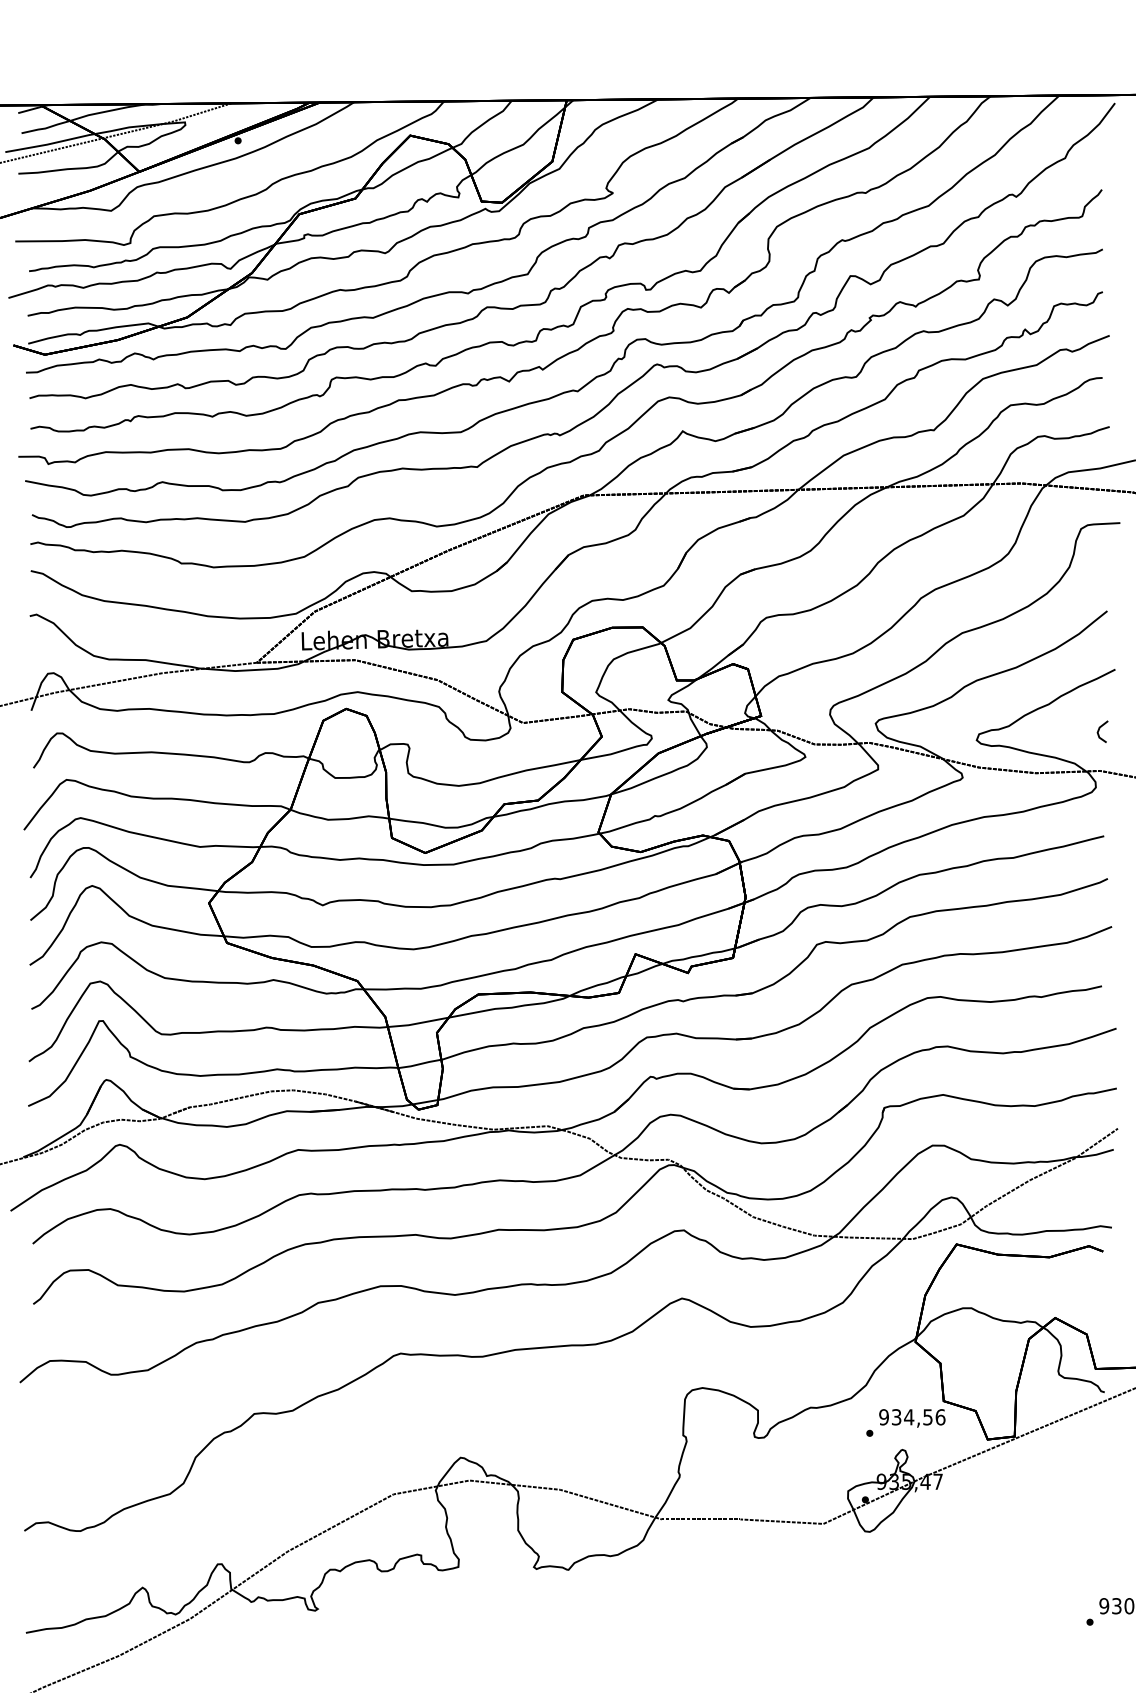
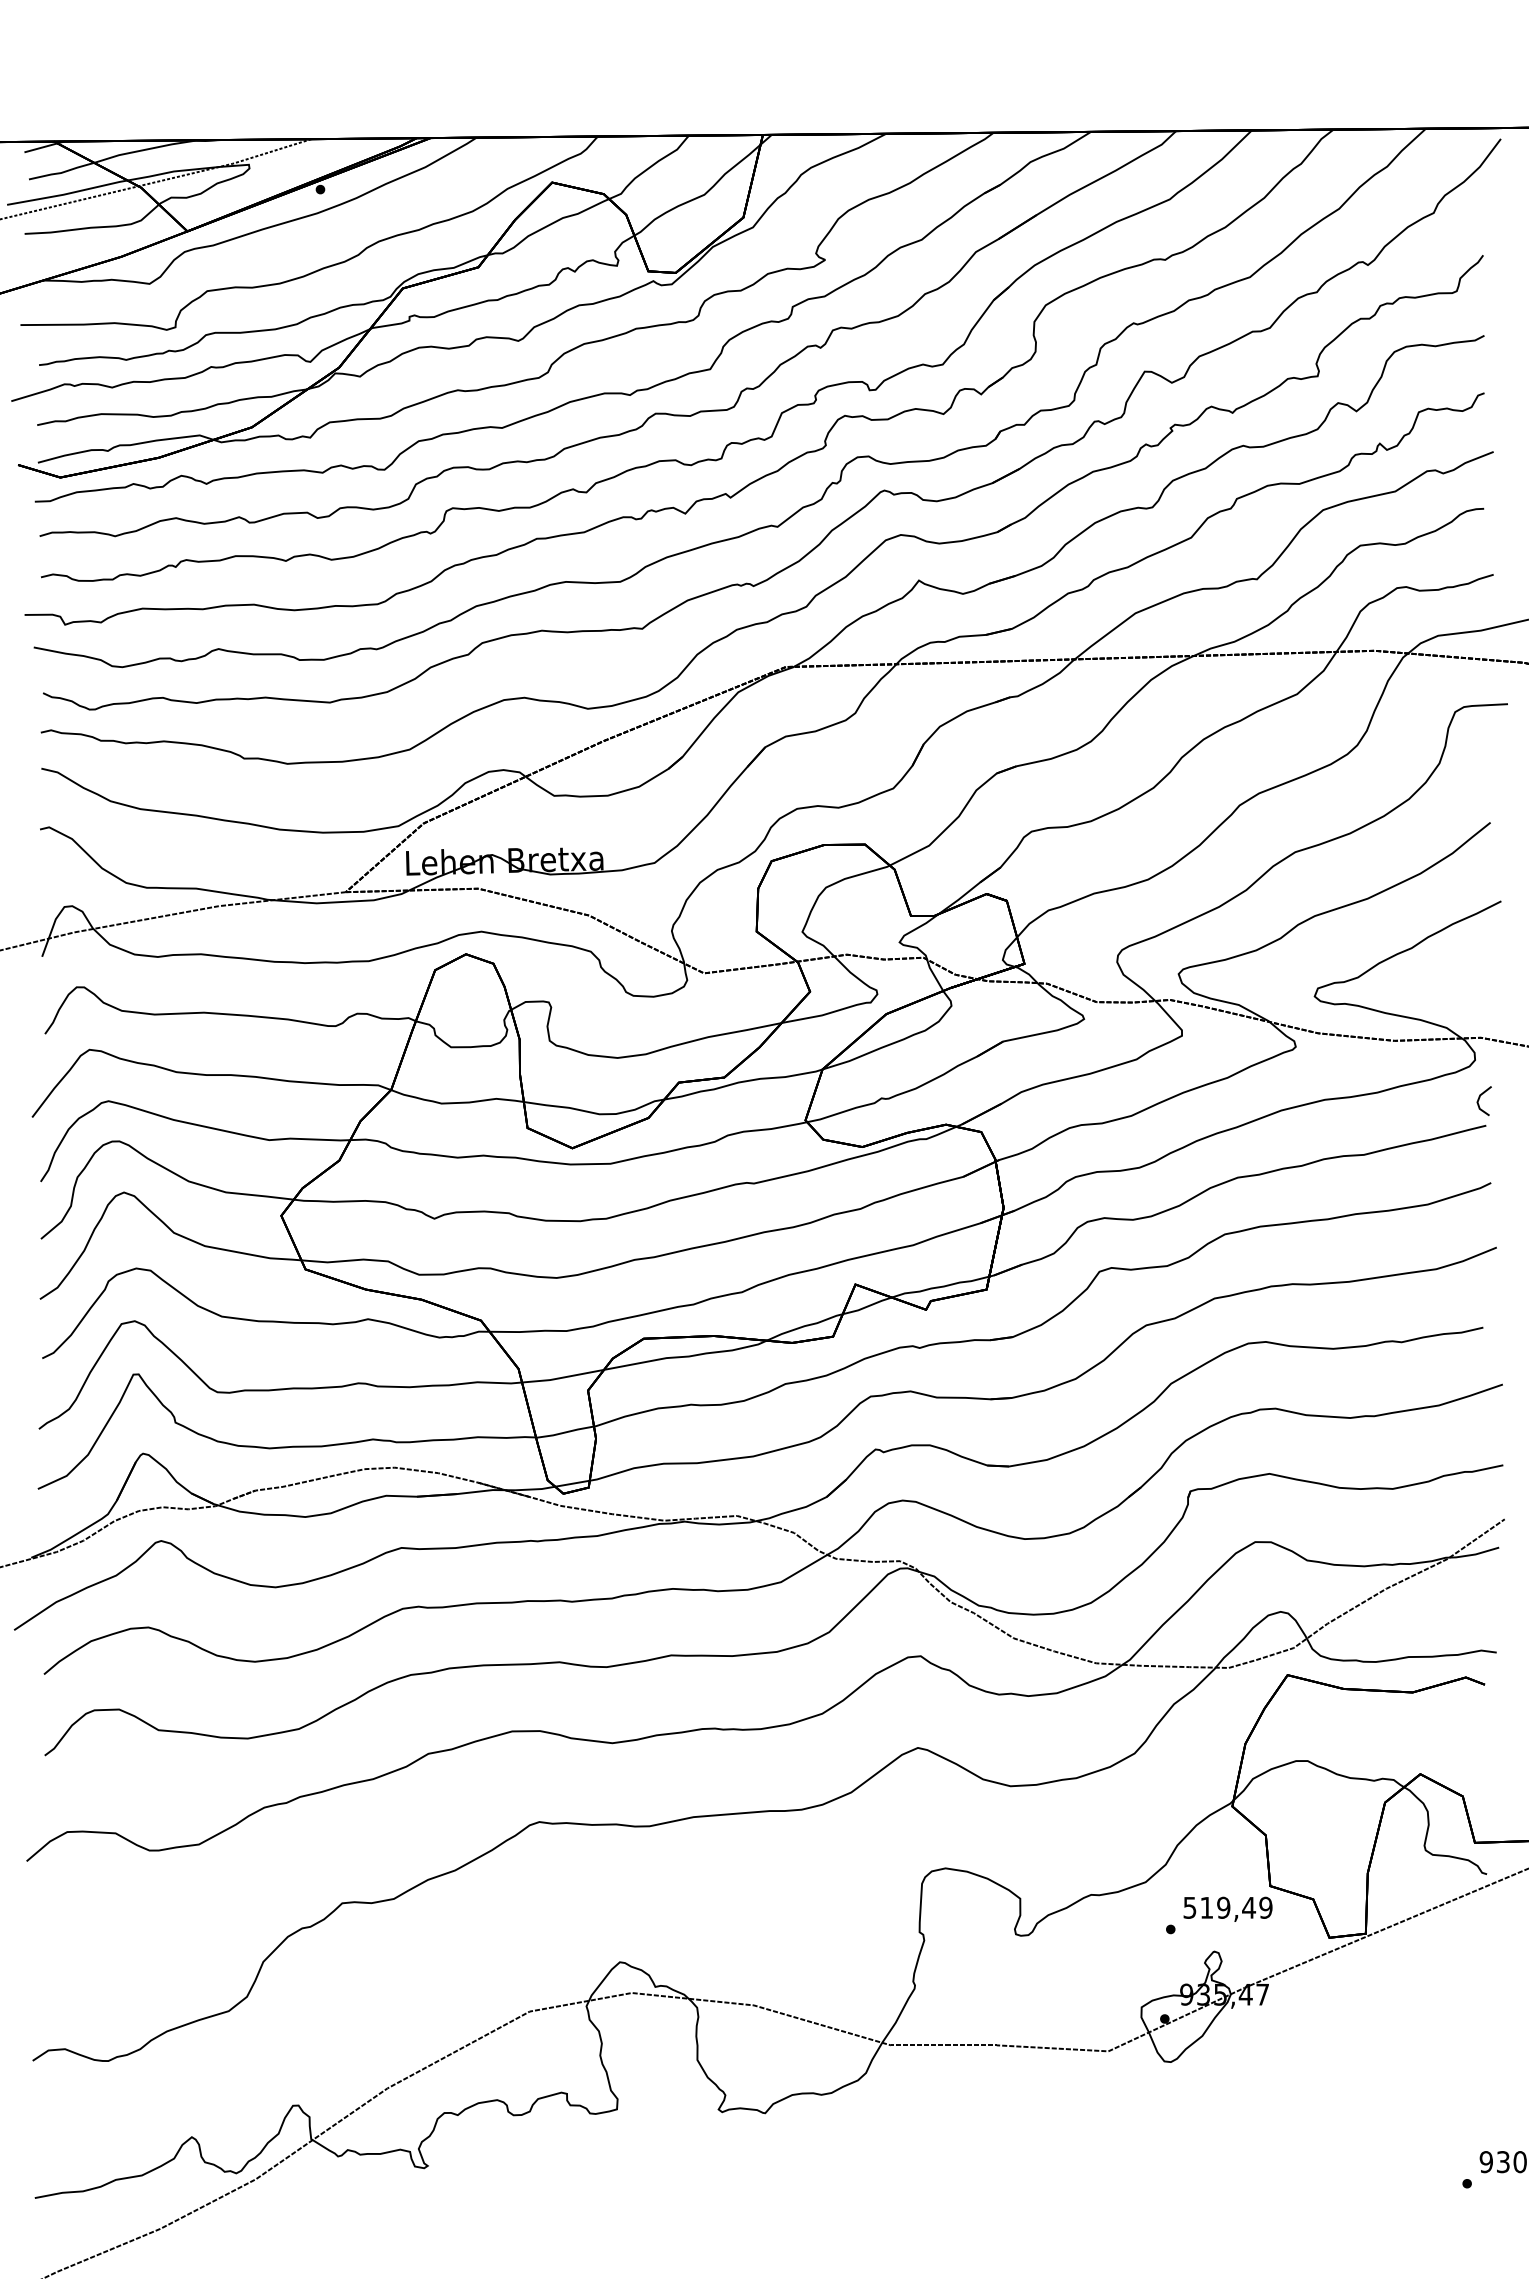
line: (1099, 731) -> (1479, 1100), moved
text: (911, 1417) -> (1227, 1907), 934,56 -> 519,49

